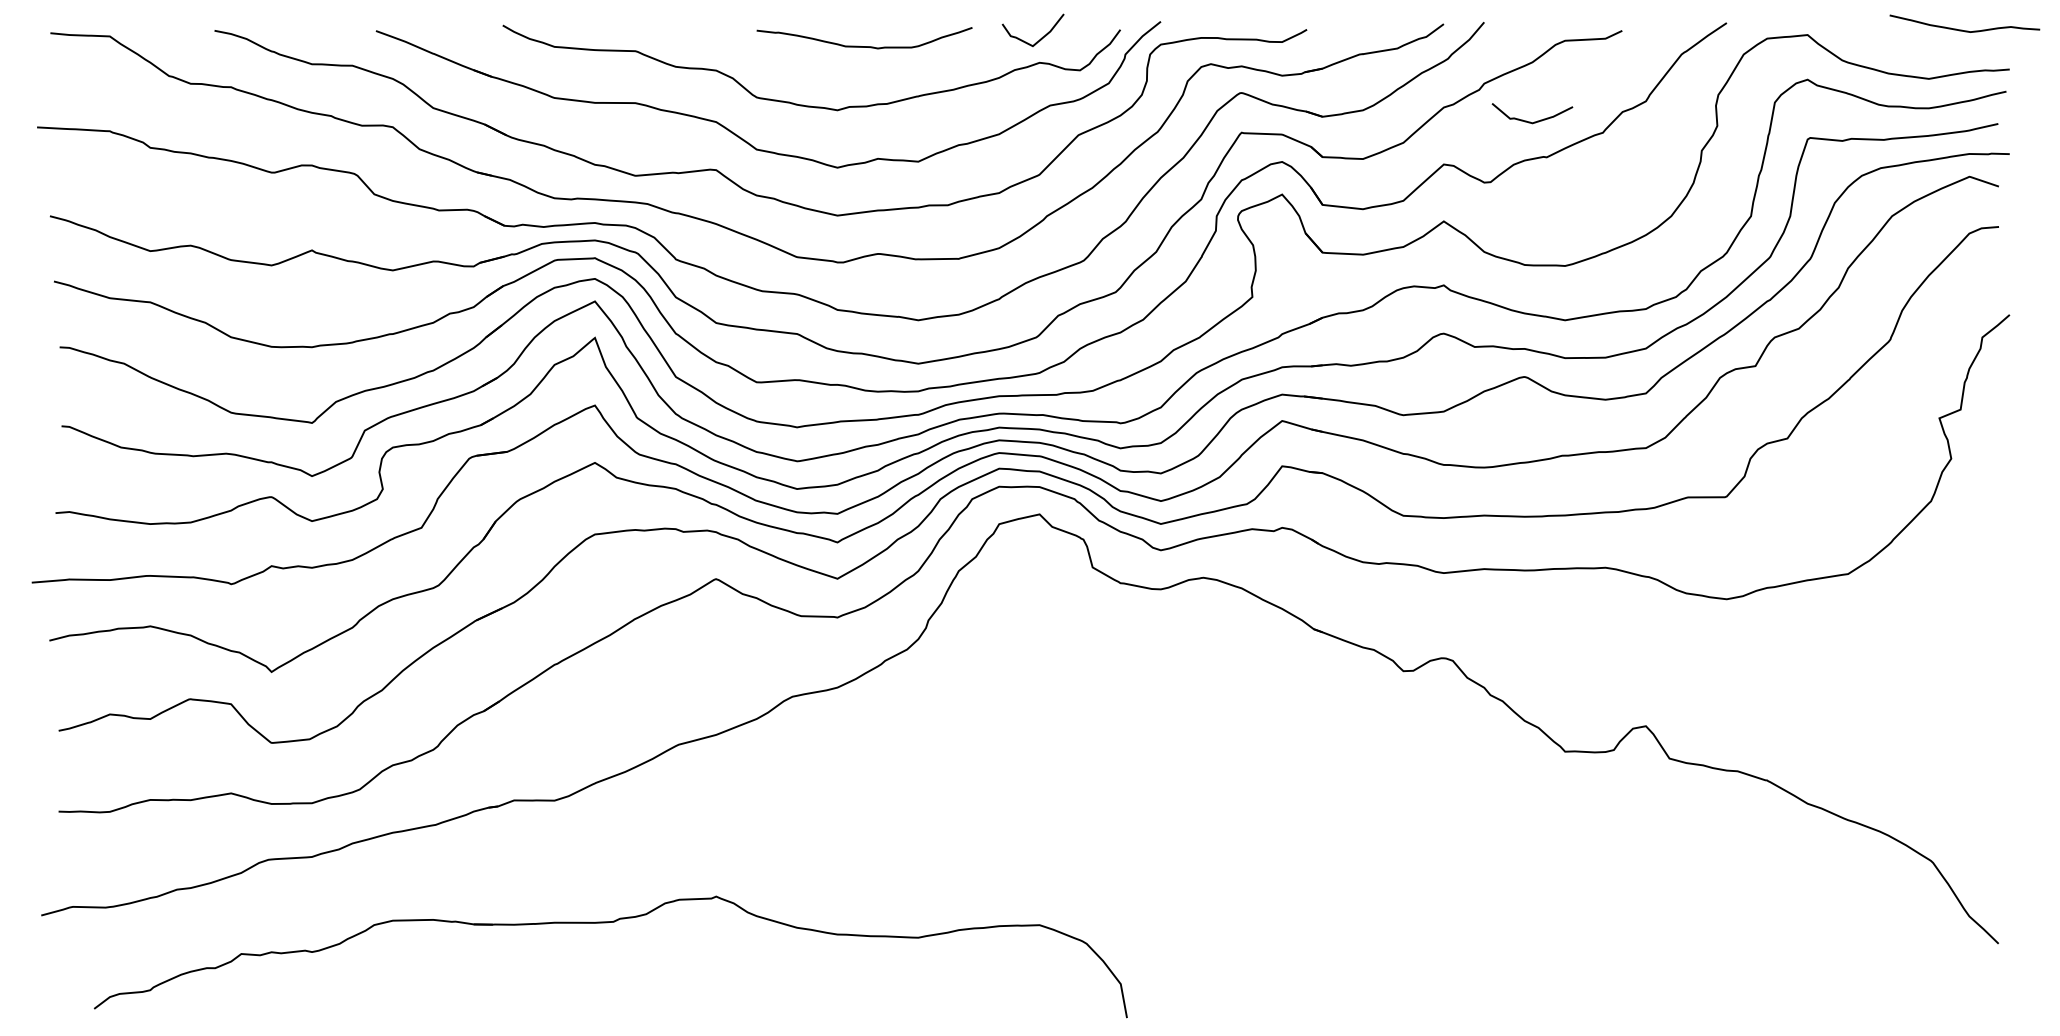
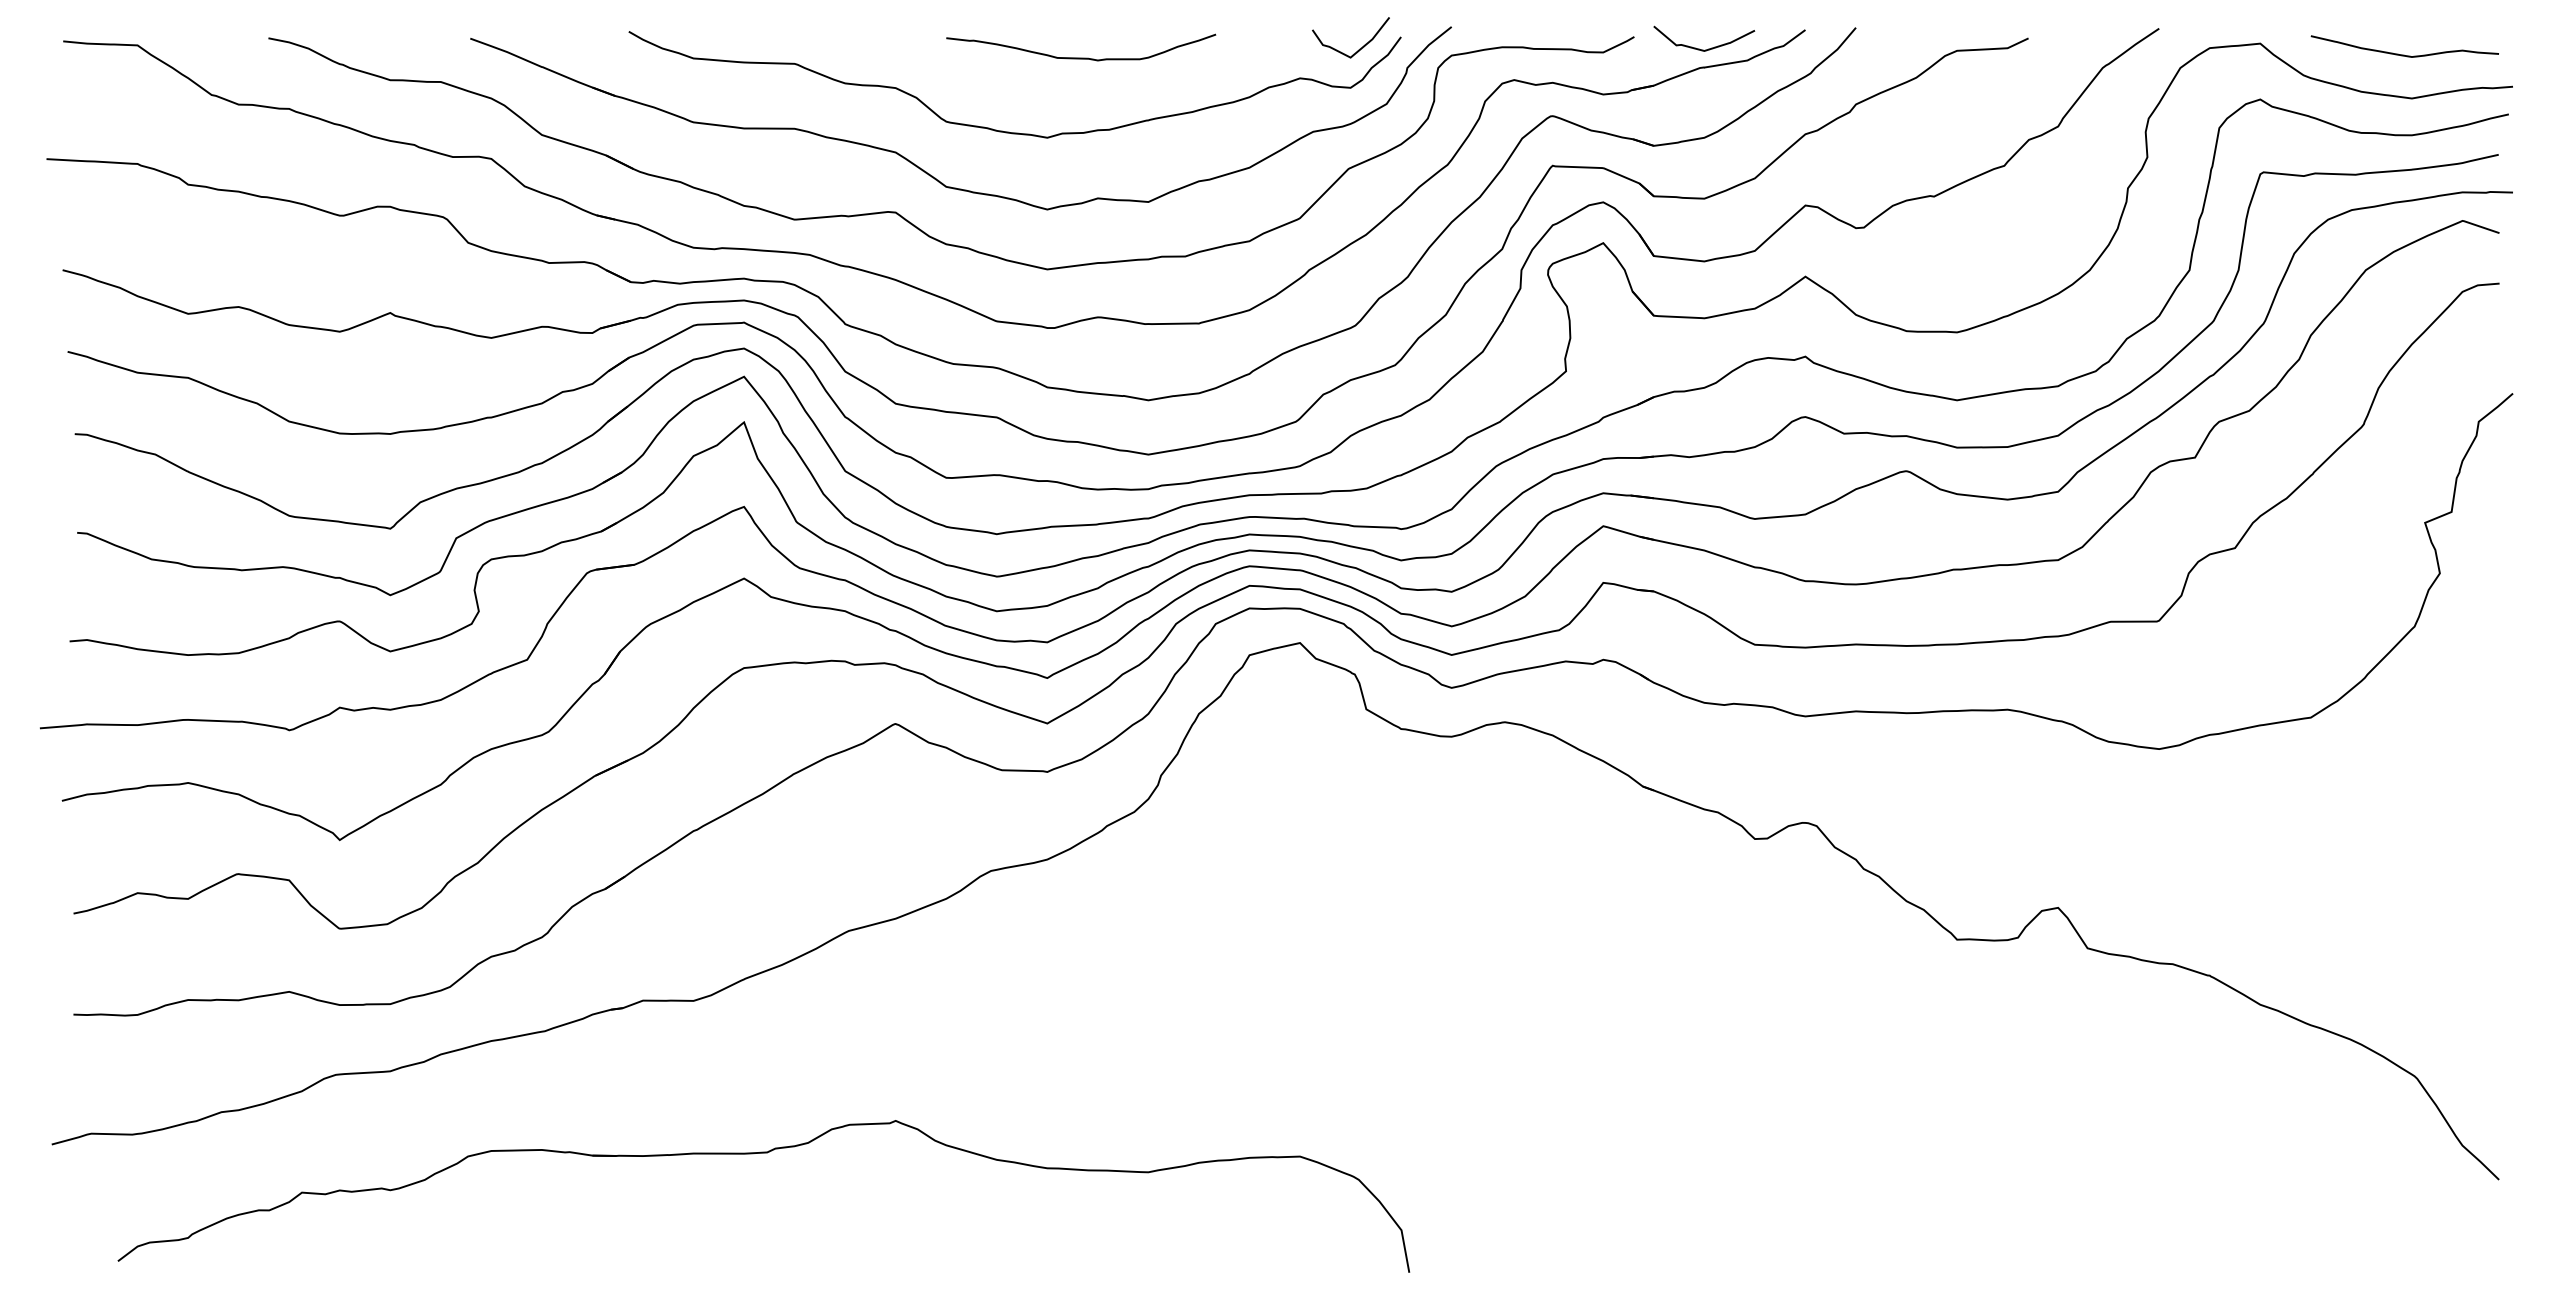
curve: (1964, 30) -> (2404, 54), moved
curve: (1039, 38) -> (1359, 48), moved
curve: (1535, 121) -> (1708, 48), moved

